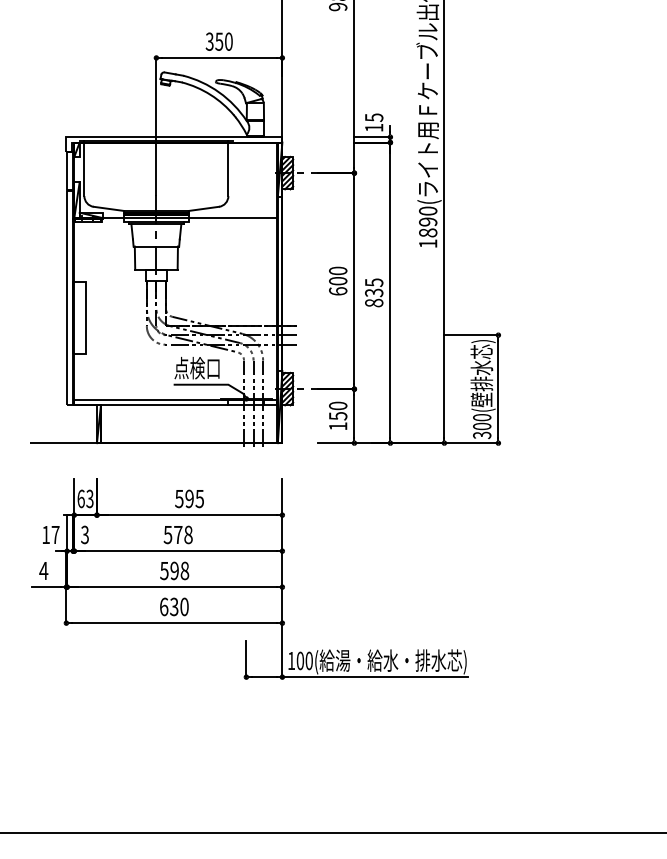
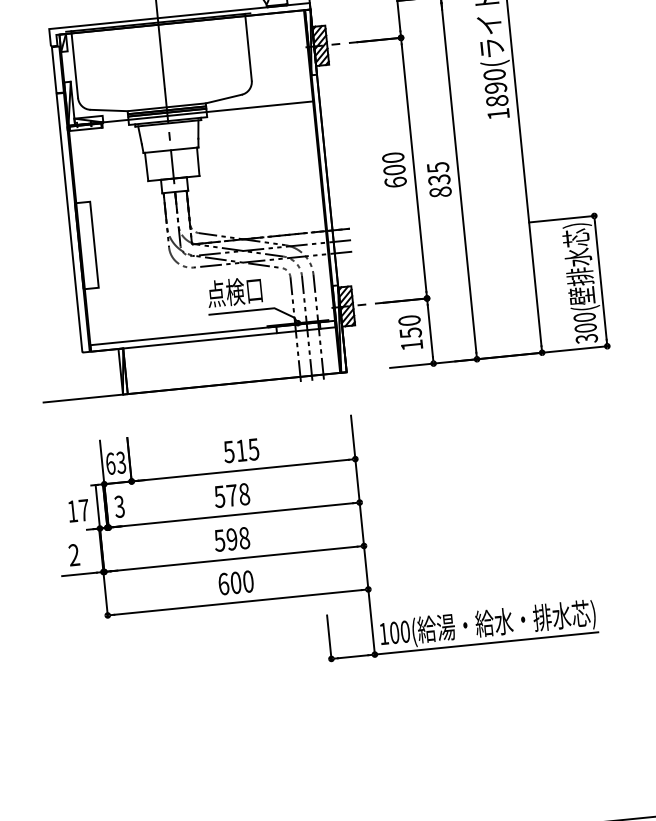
text: (189, 498) -> (241, 450), 595 -> 515
text: (43, 570) -> (73, 554), 4 -> 2
text: (174, 606) -> (236, 582), 630 -> 600

